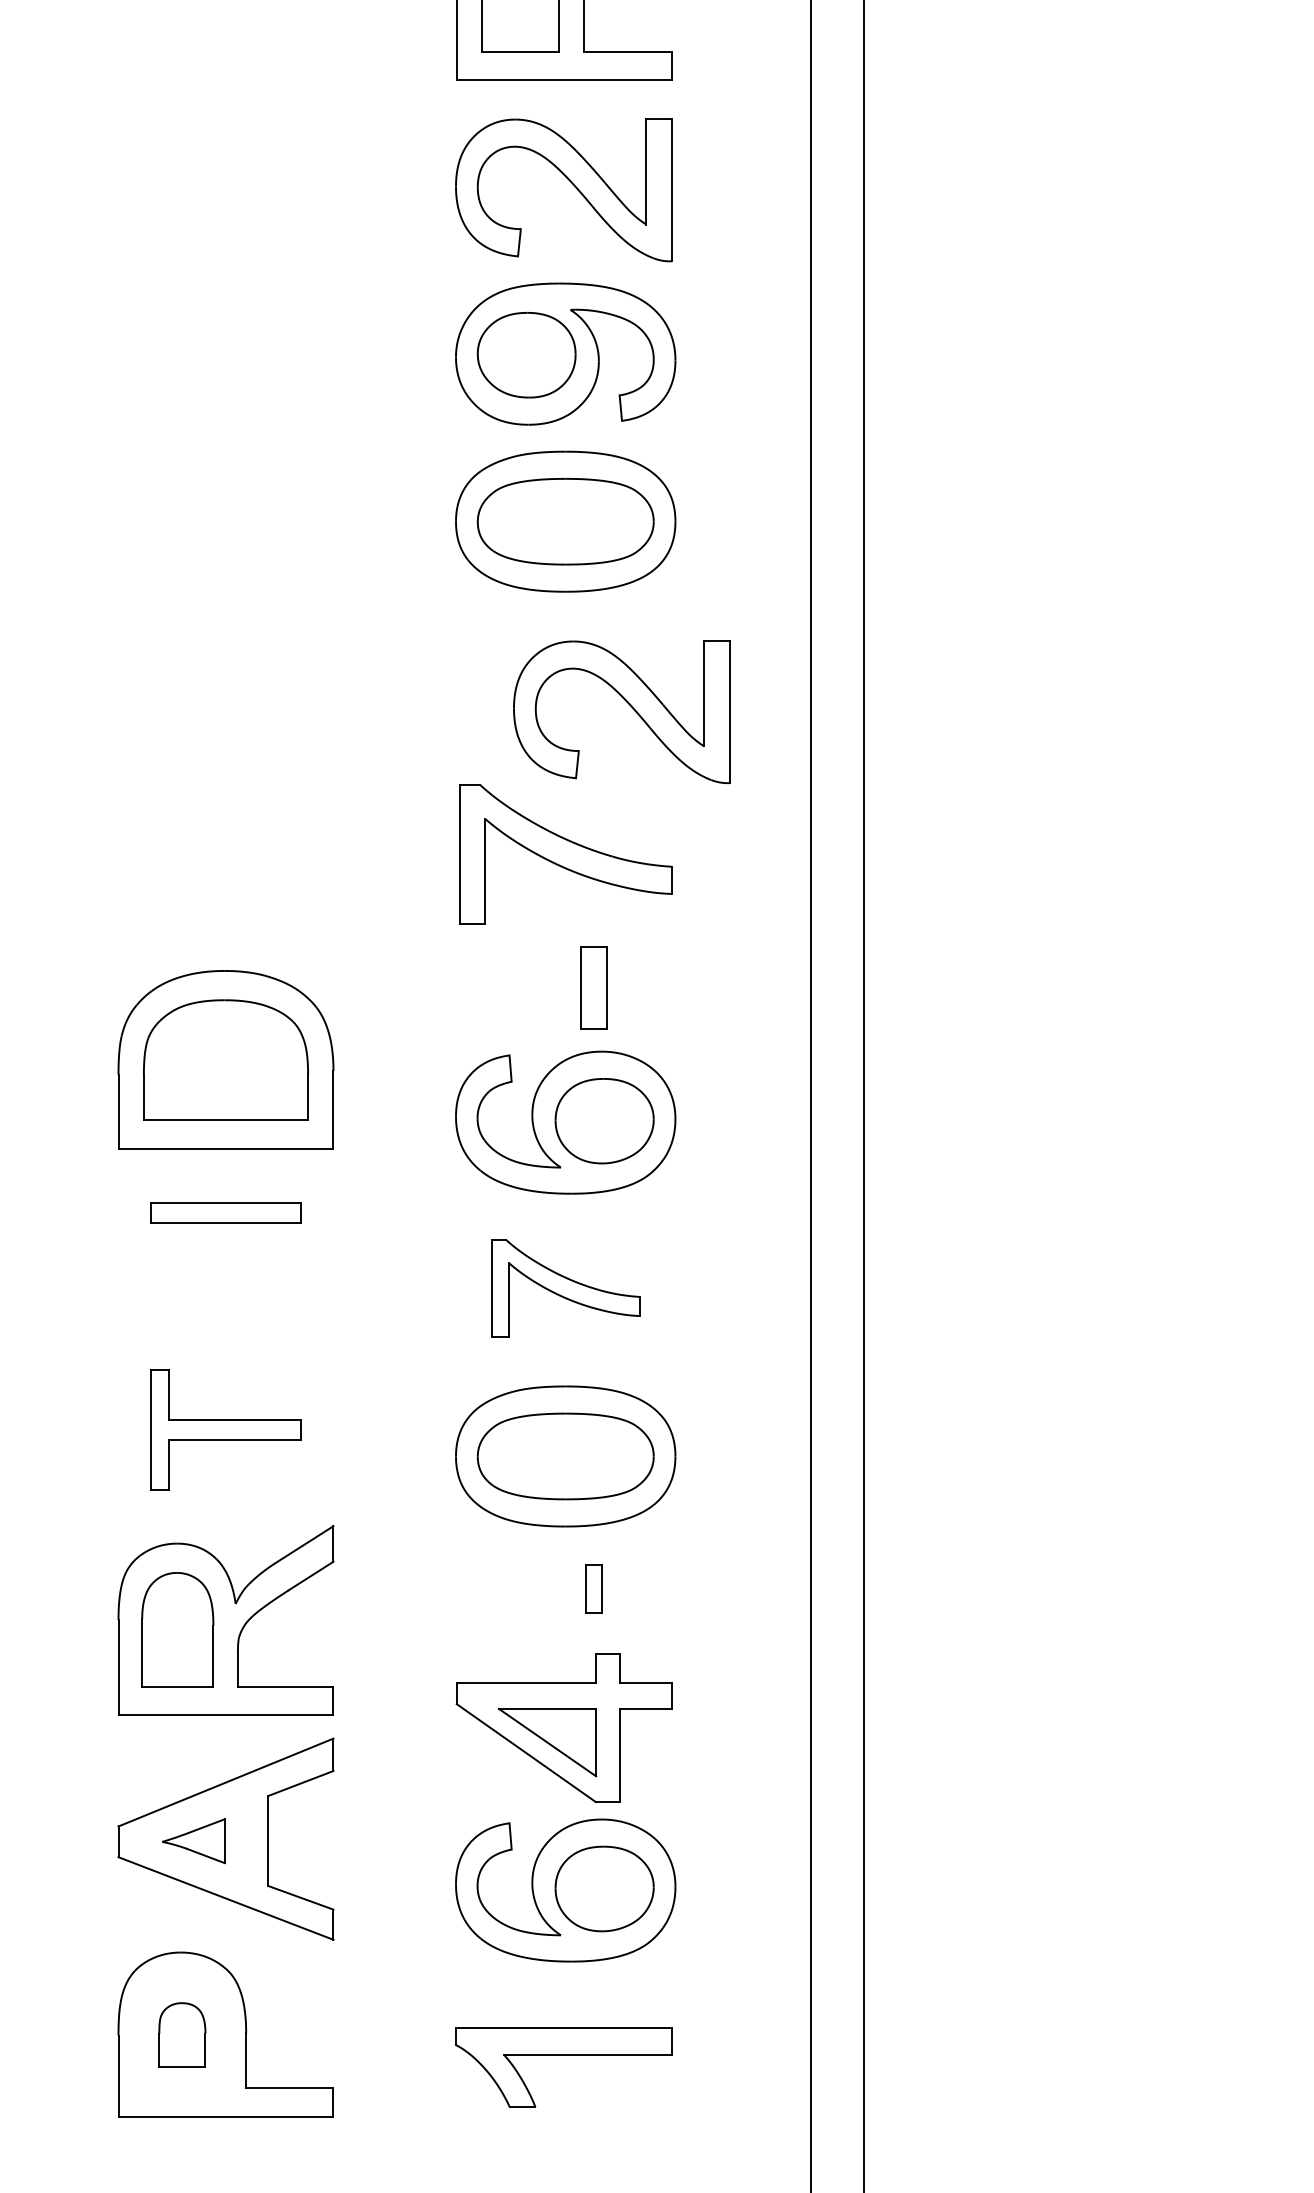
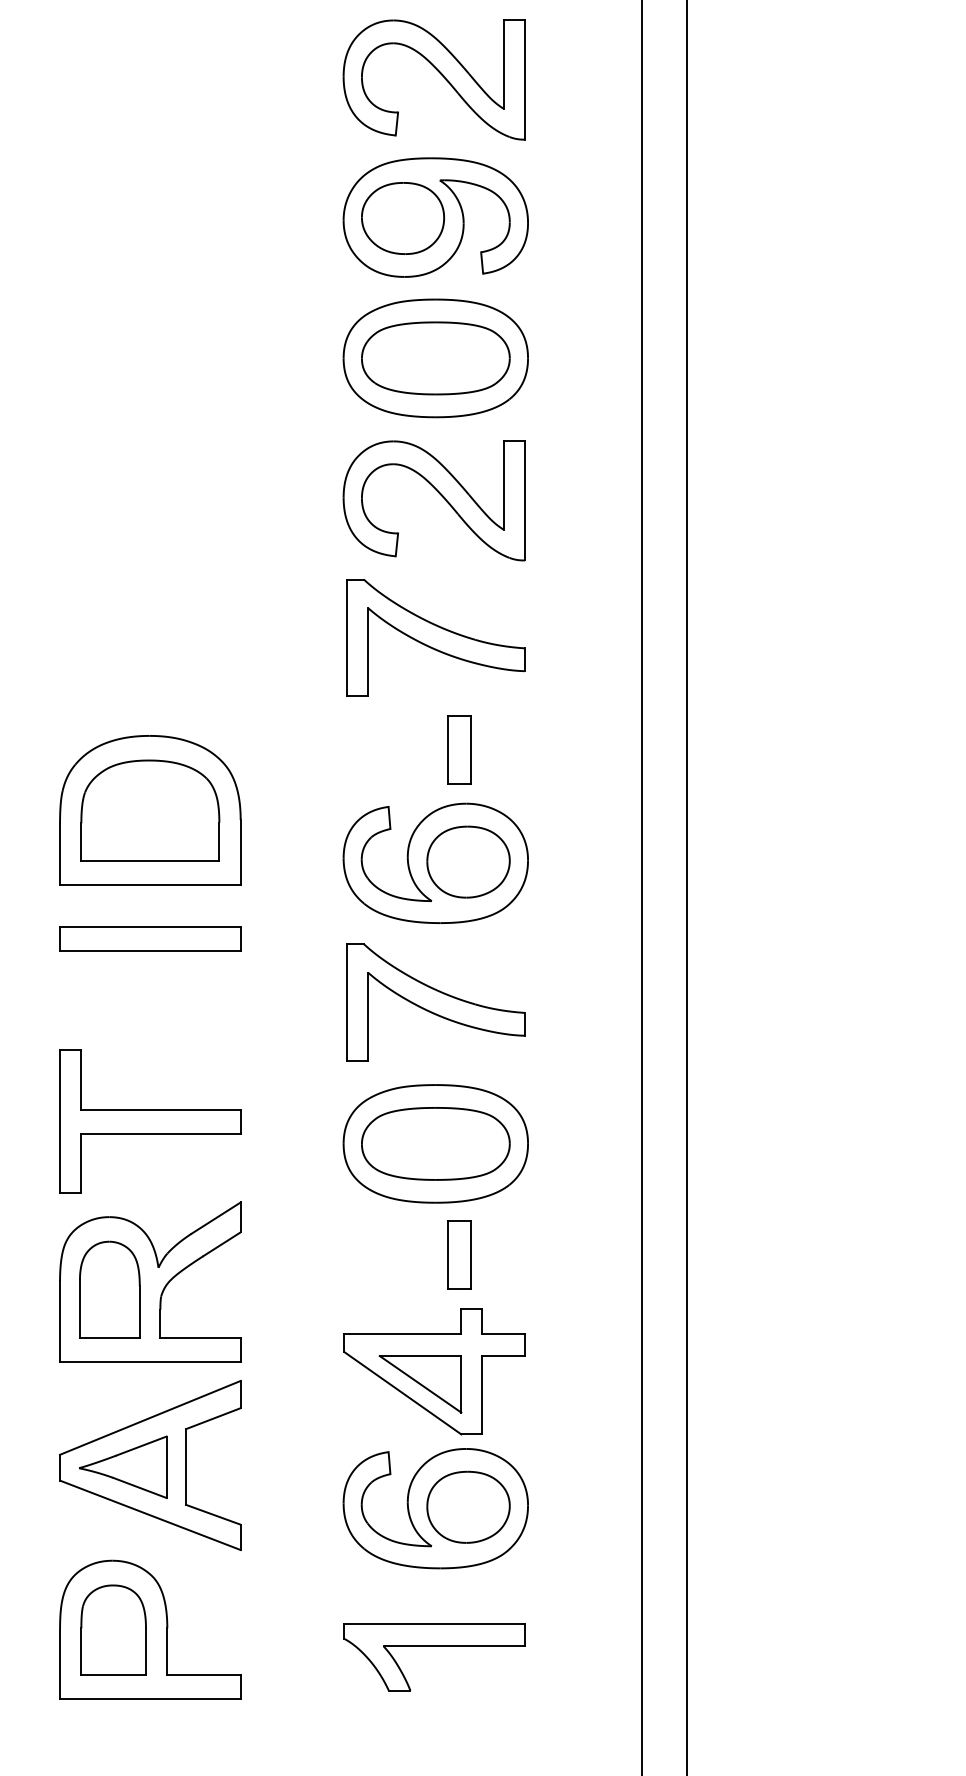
part: (628, 704) -> (439, 494), moved
part: (225, 1212) -> (149, 938), size x1.43
part: (565, 1288) -> (435, 1002), size x1.43
part: (225, 1429) -> (149, 1121), size x1.43
part: (593, 1588) -> (459, 1254), size x1.67
part: (193, 1840) -> (123, 1466), size x1.67
part: (182, 2034) -> (113, 1629), size x1.67

